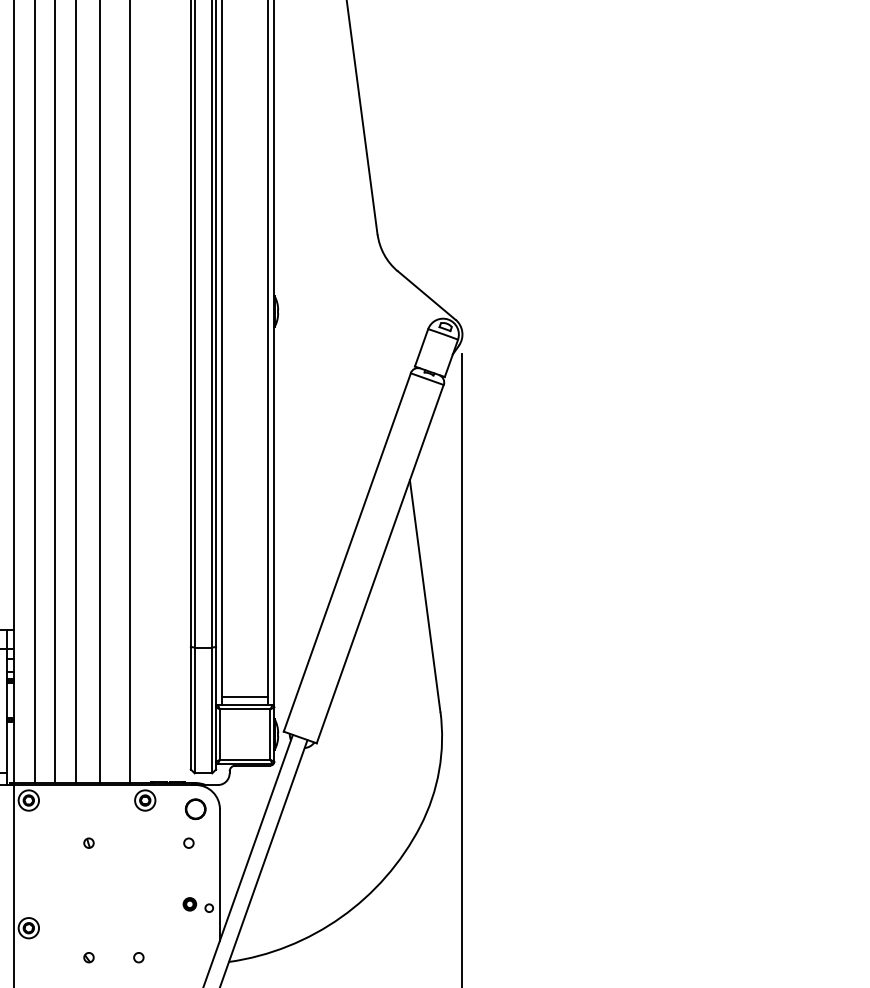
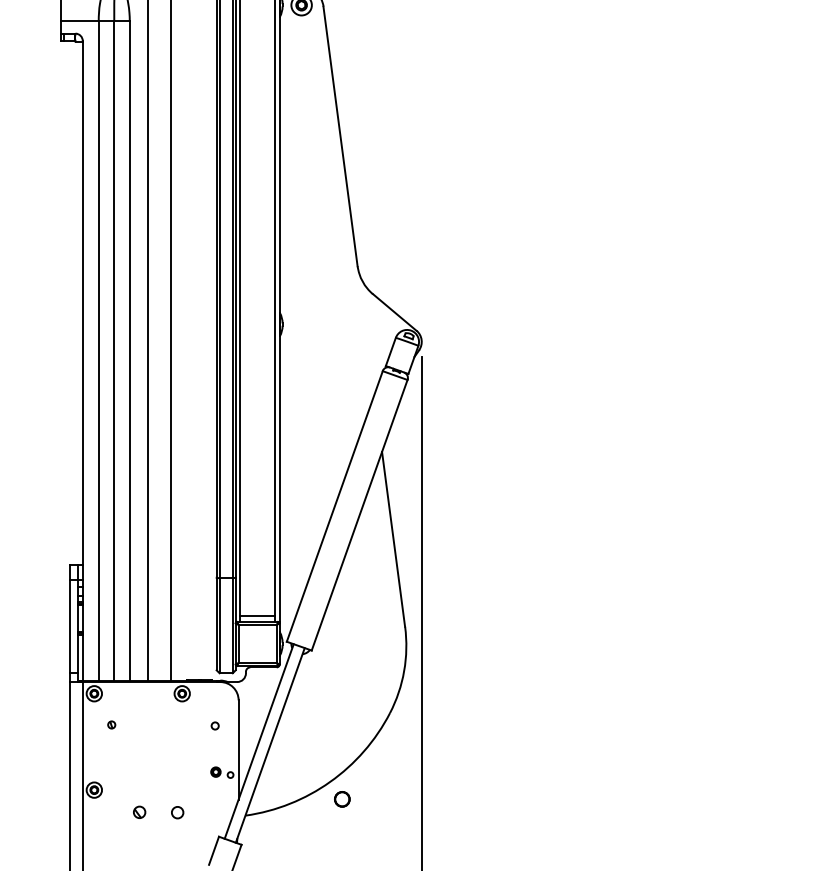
circle: (195, 809) -> (342, 799), moved
part: (88, 842) -> (111, 724), moved
circle: (137, 956) -> (176, 811), size x1.6
part: (88, 957) -> (139, 812), size x1.6

